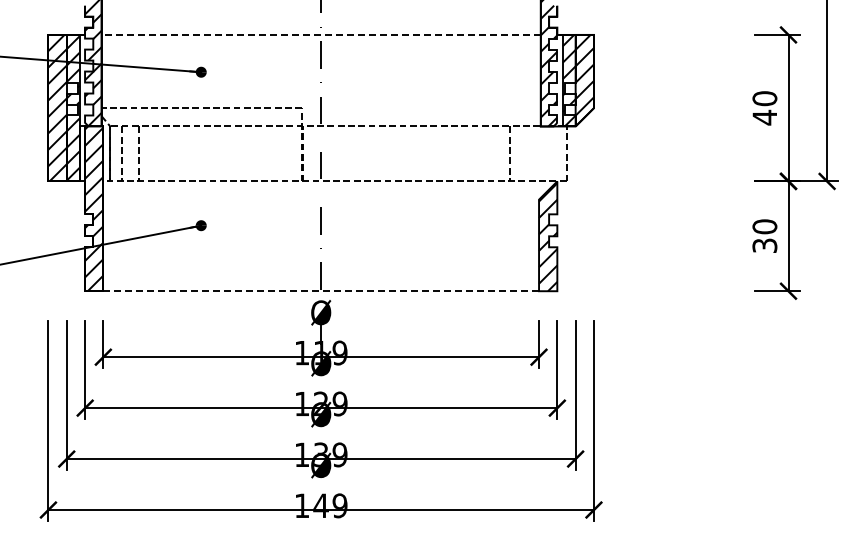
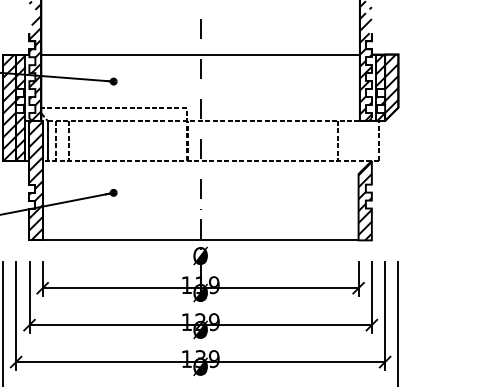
line: (321, 34) -> (200, 54), dashed -> solid
line: (321, 291) -> (200, 240), dashed -> solid

